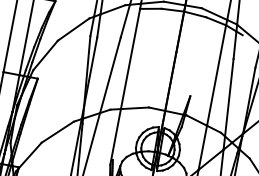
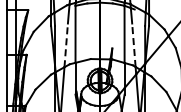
line: (110, 75) -> (66, 45), solid -> dashed
line: (228, 98) -> (133, 45), solid -> dashed

